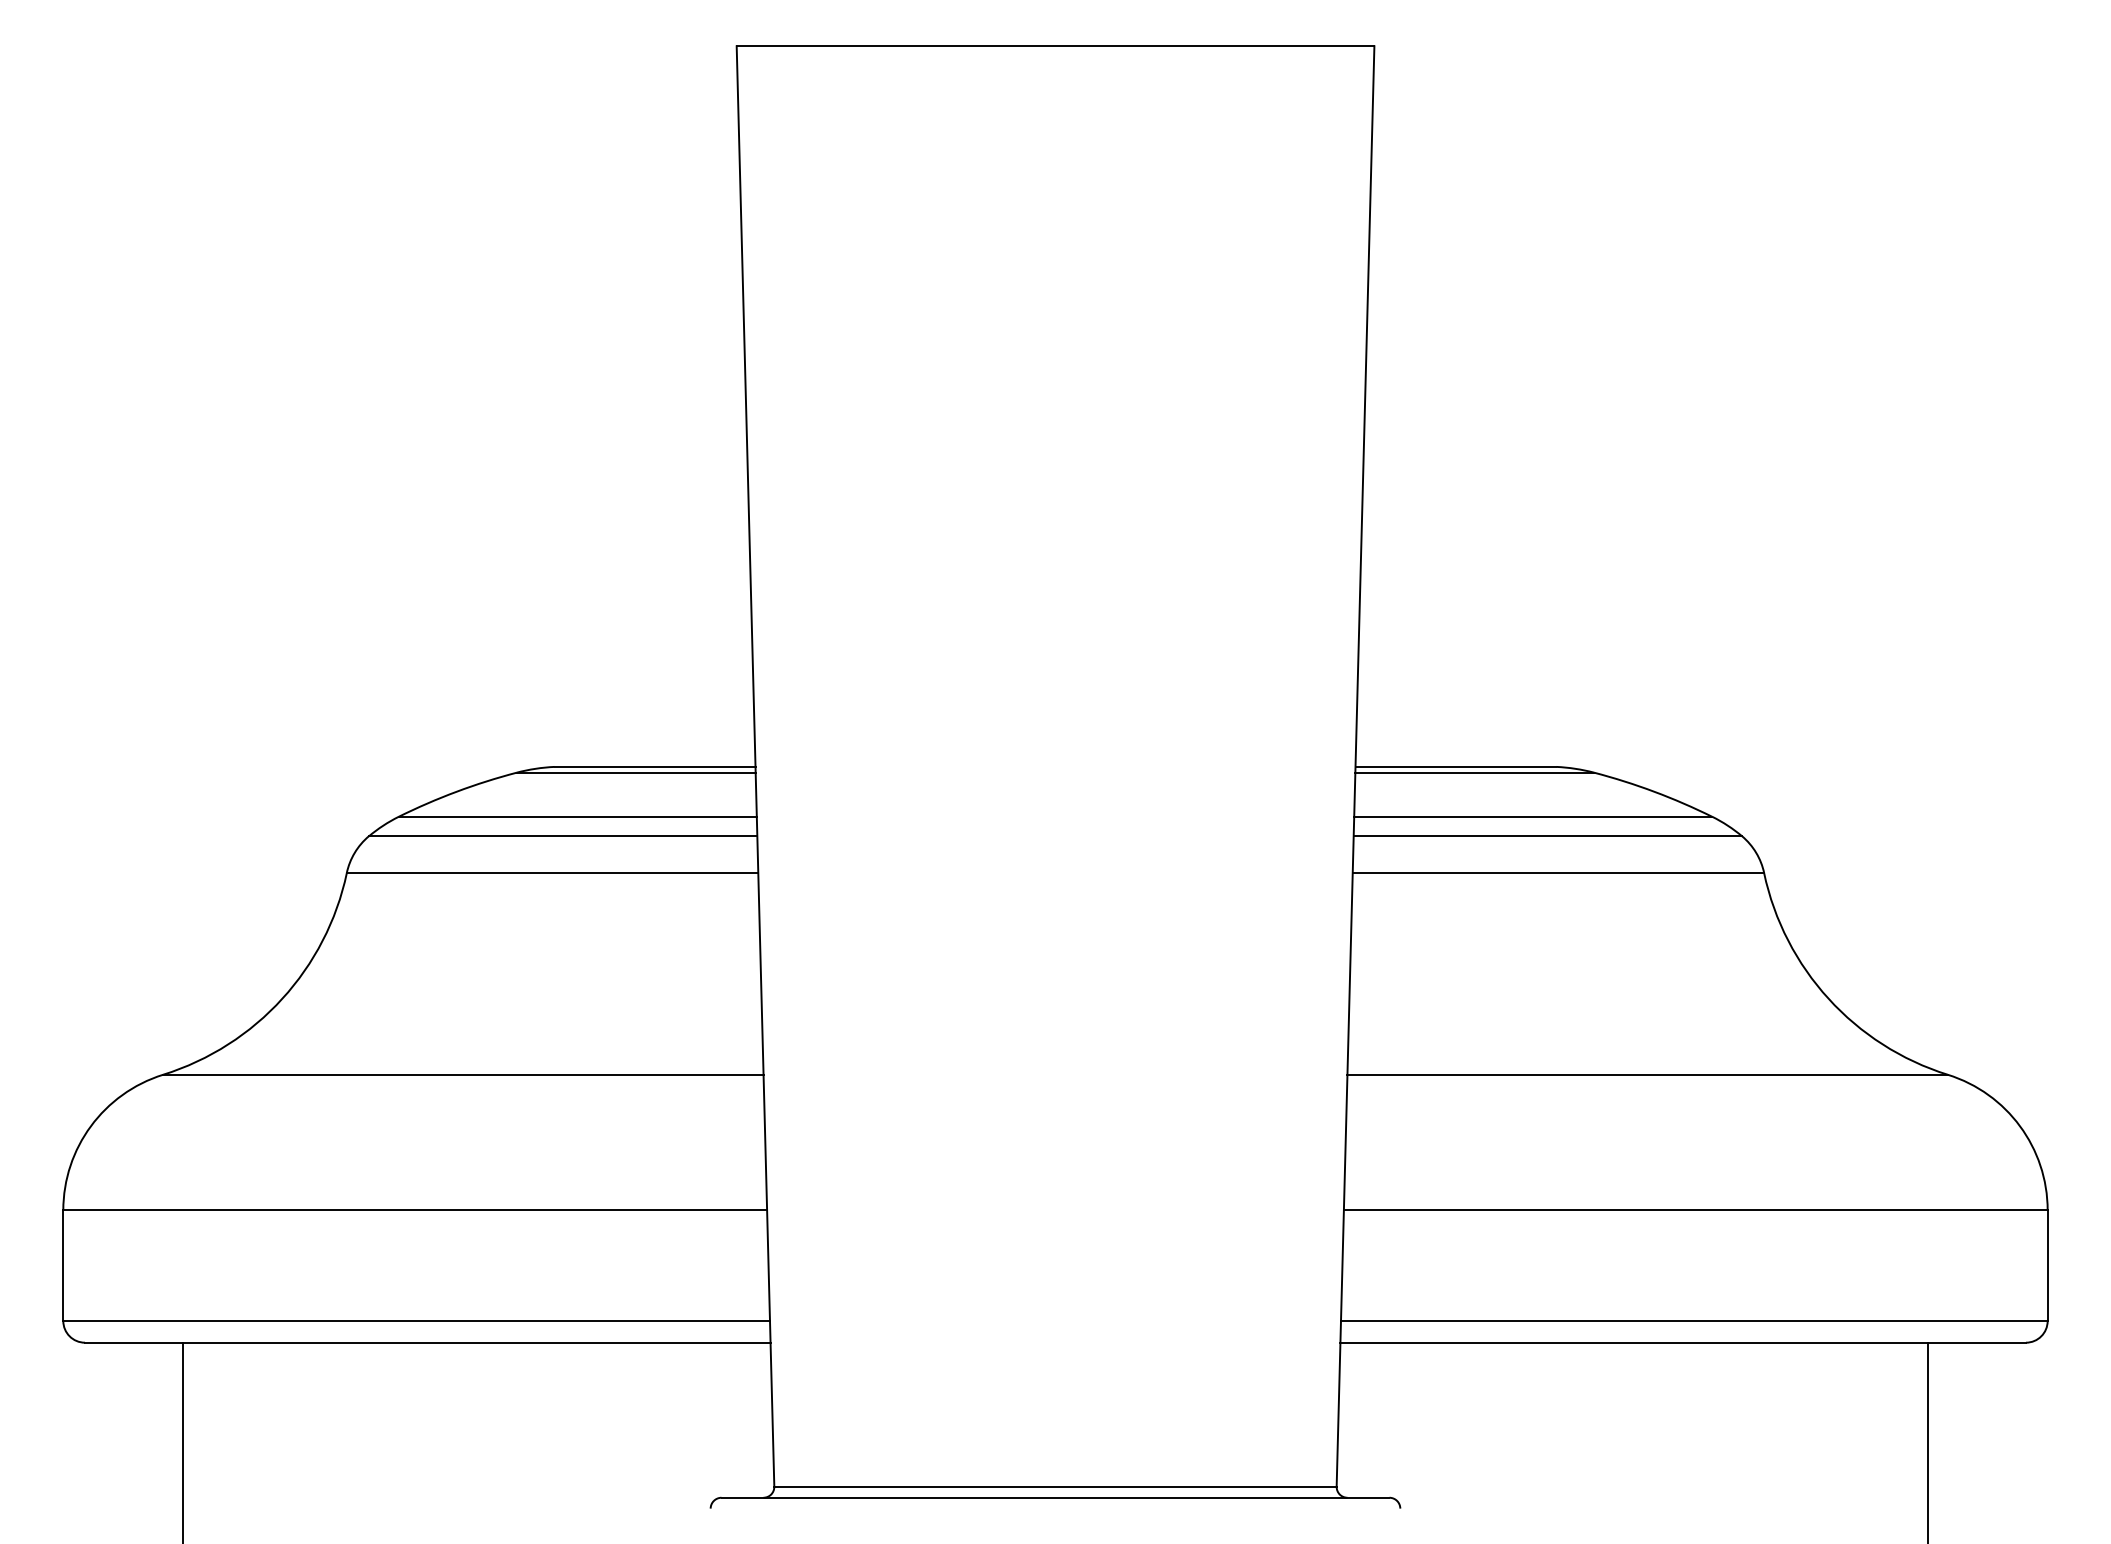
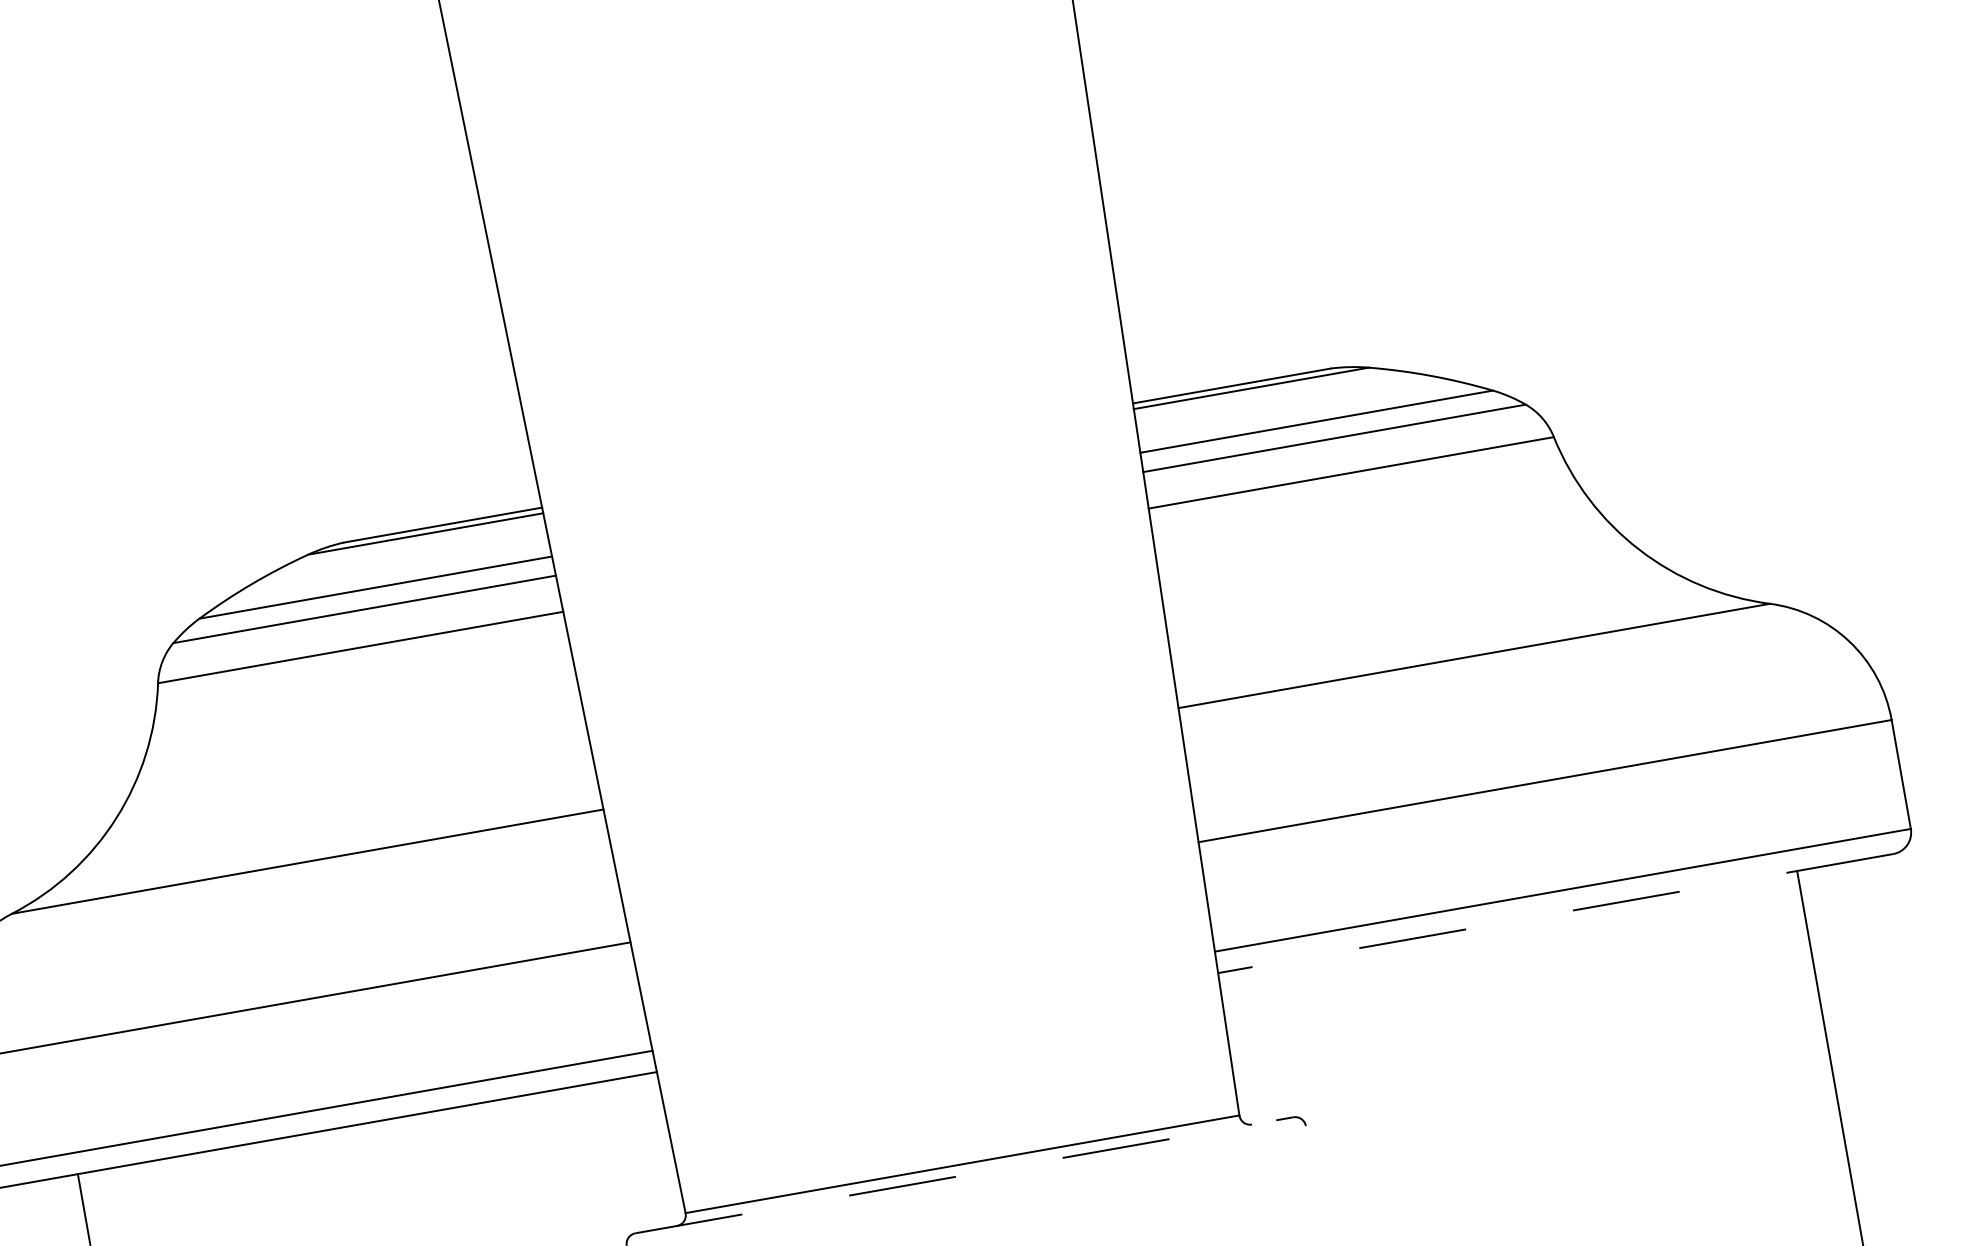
line: (1683, 1342) -> (1555, 913), solid -> dashed
line: (1055, 1497) -> (964, 1175), solid -> dashed

